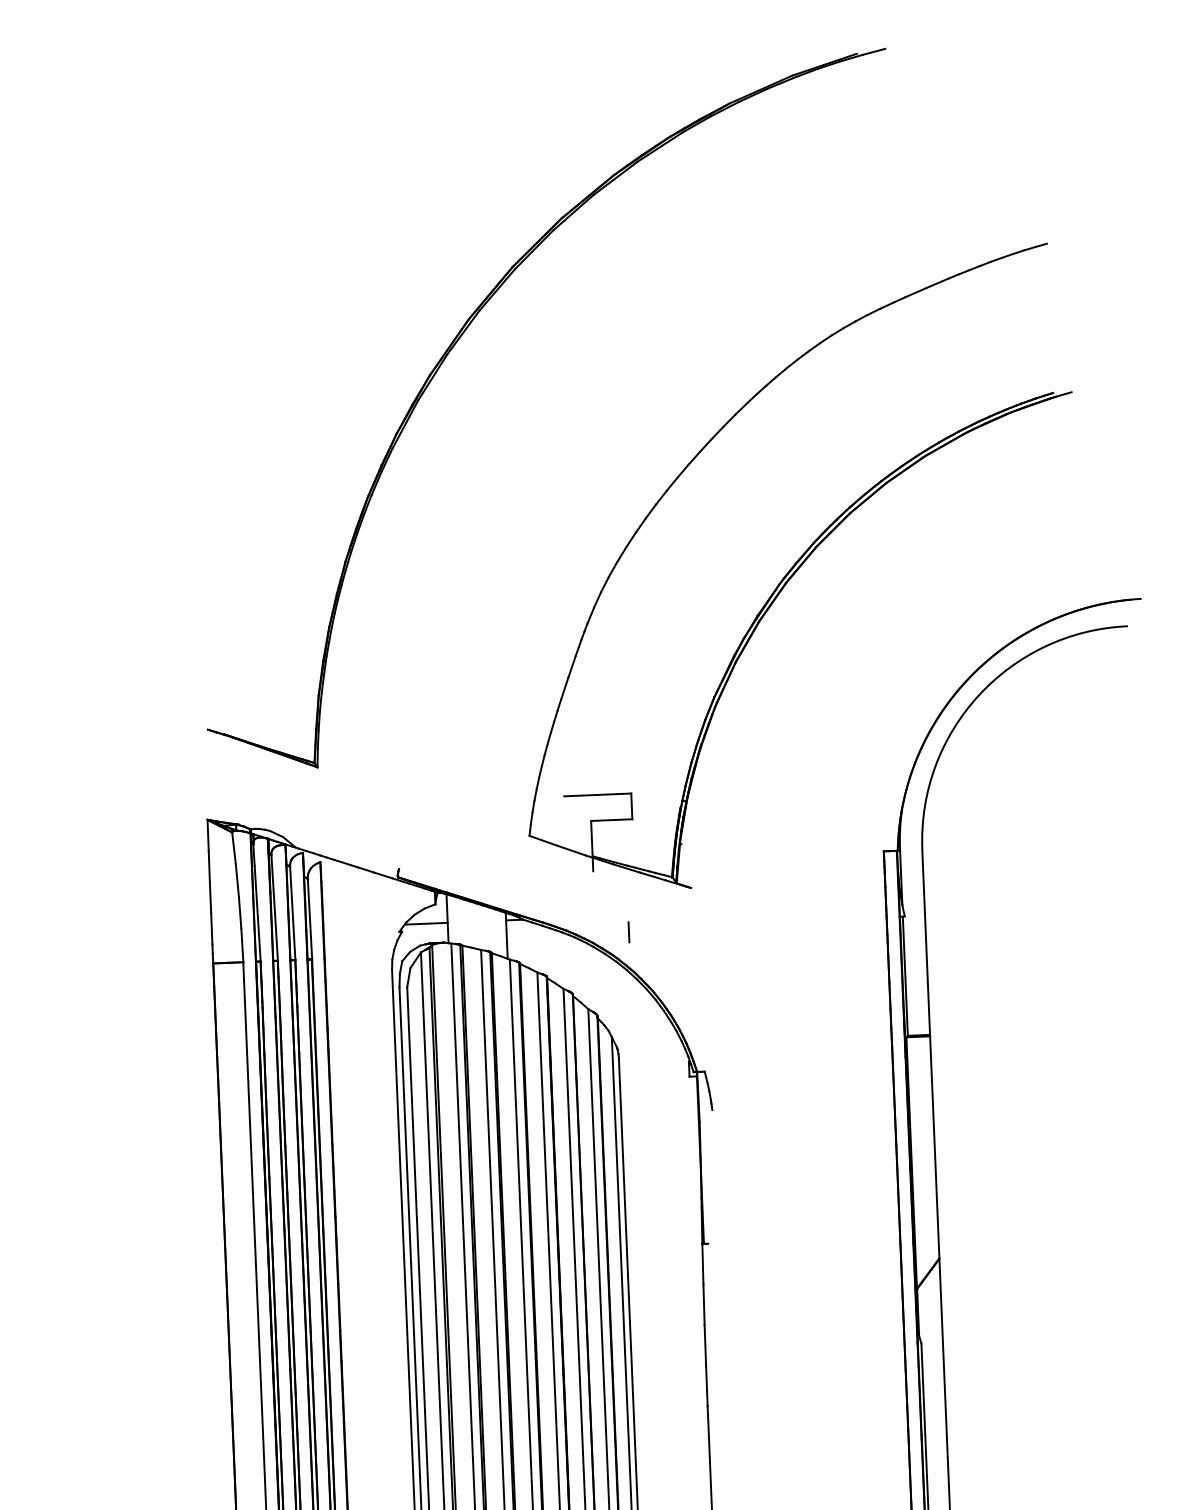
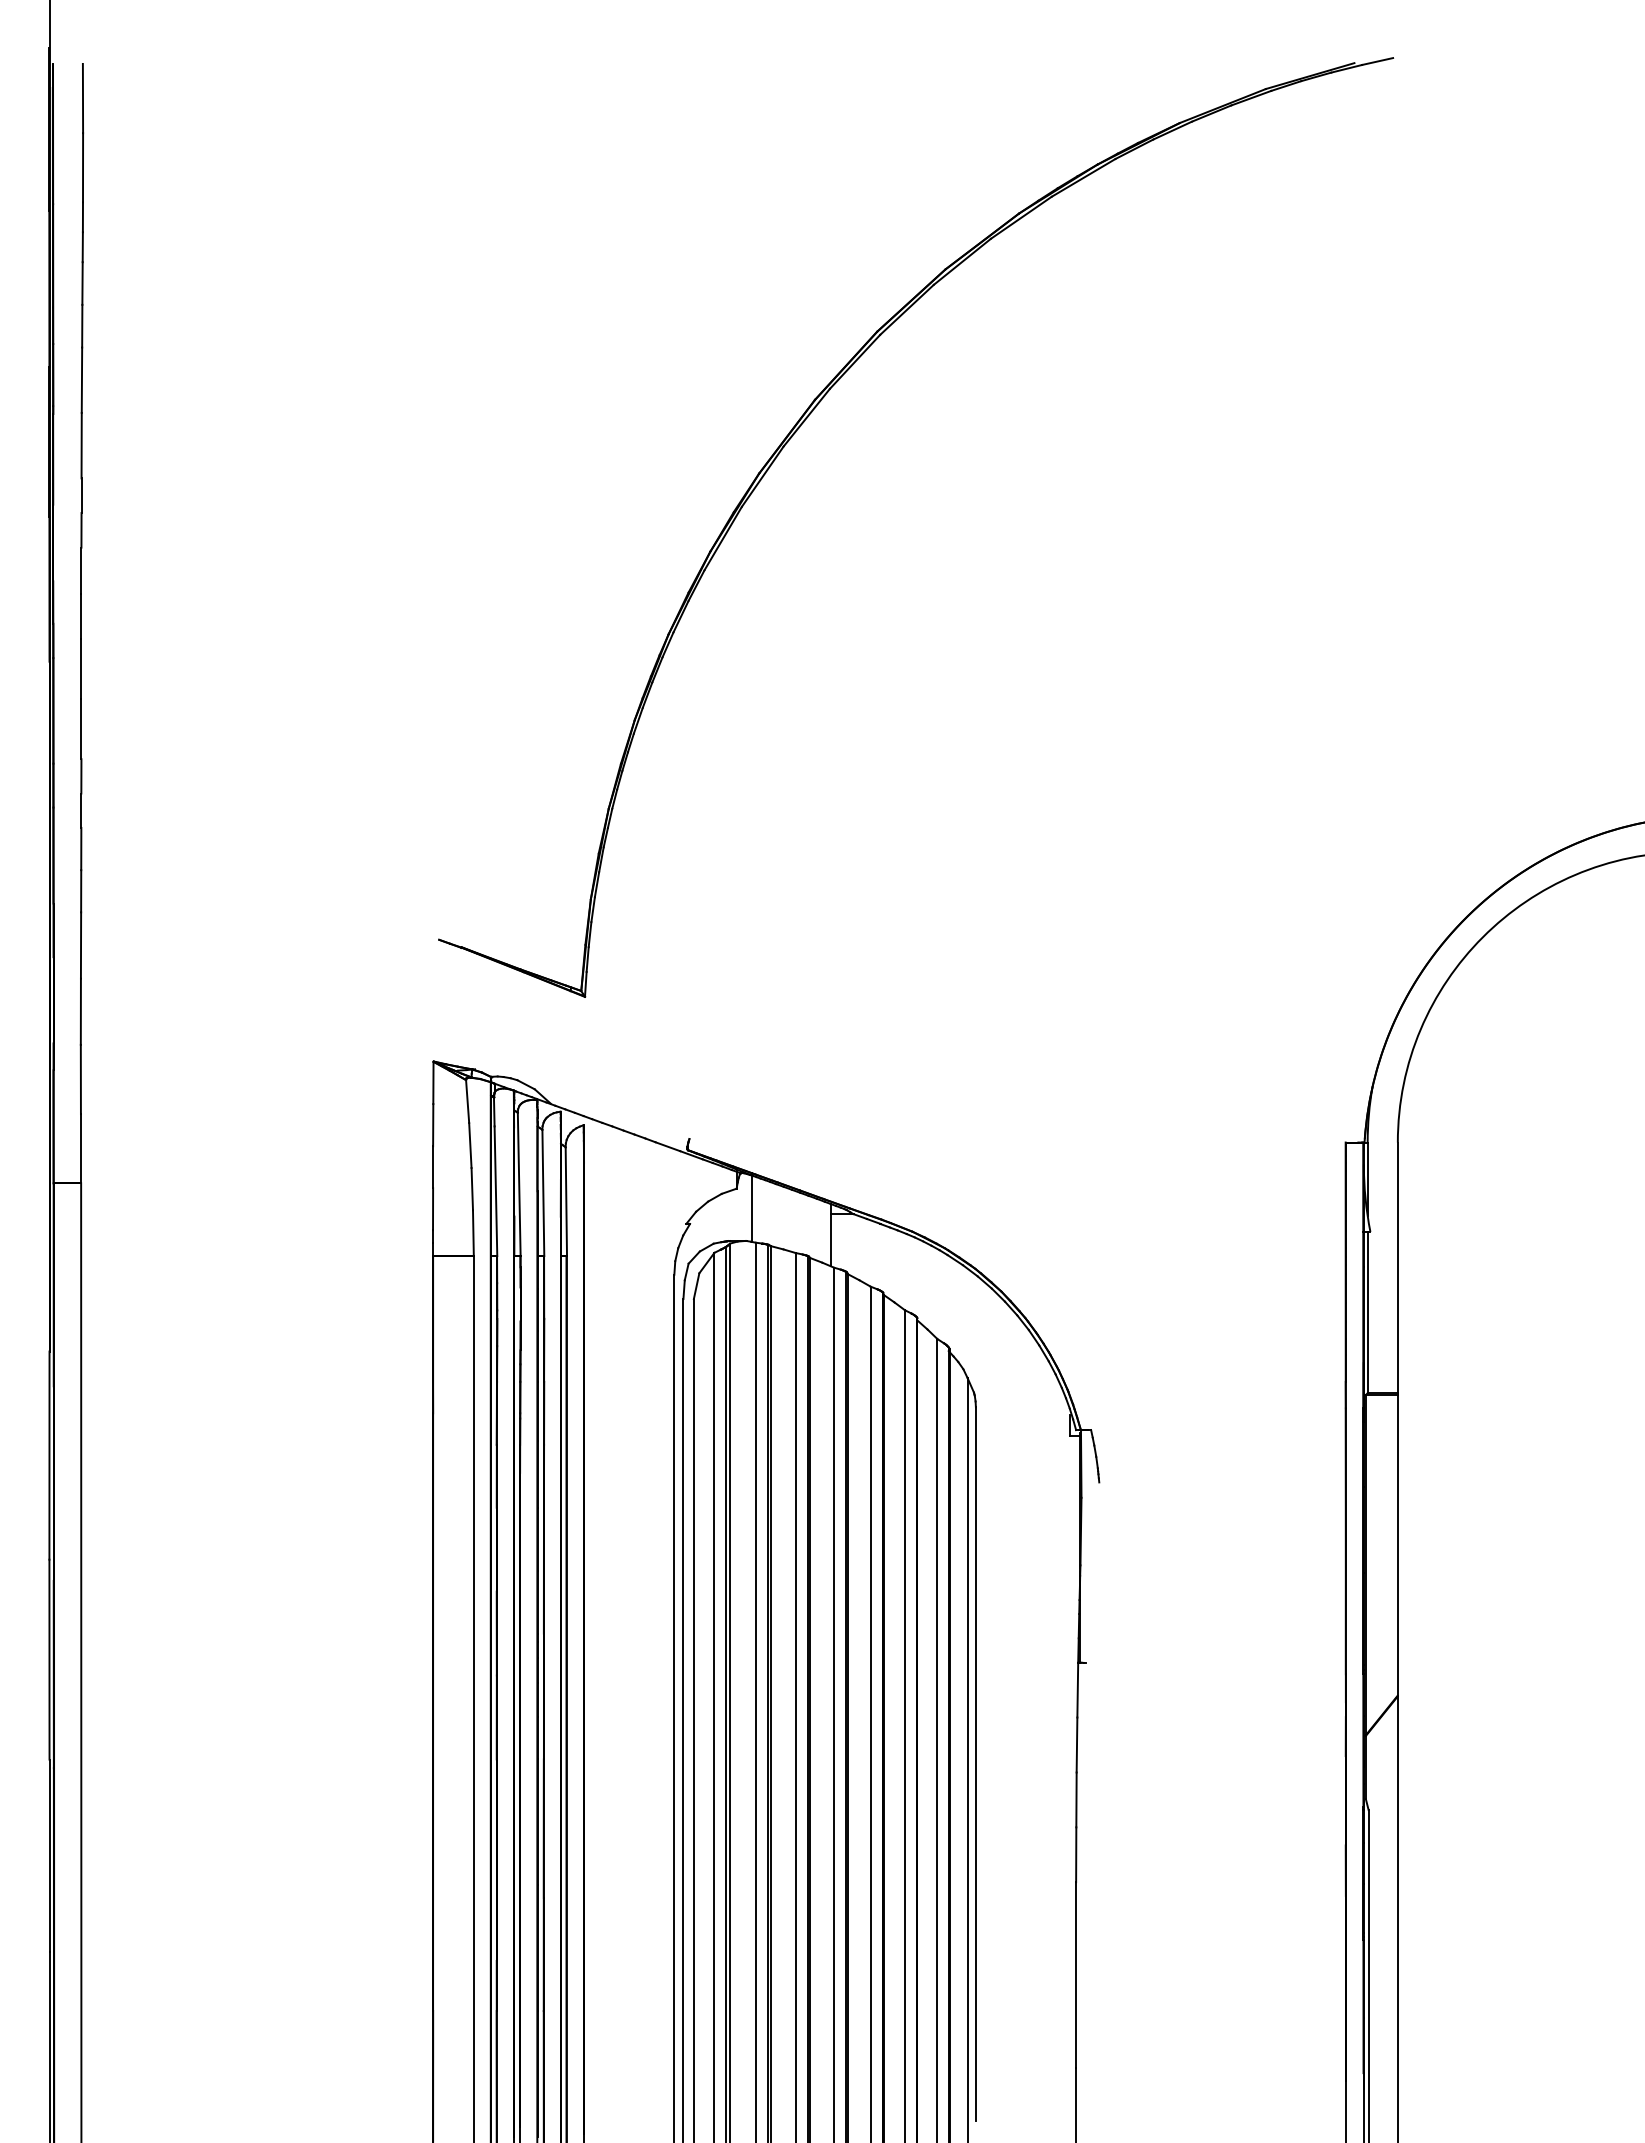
part: (798, 568) -> (1246, 755), removed
line: (426, 923) -> (723, 1214), removed
line: (628, 932) -> (996, 1237), removed

